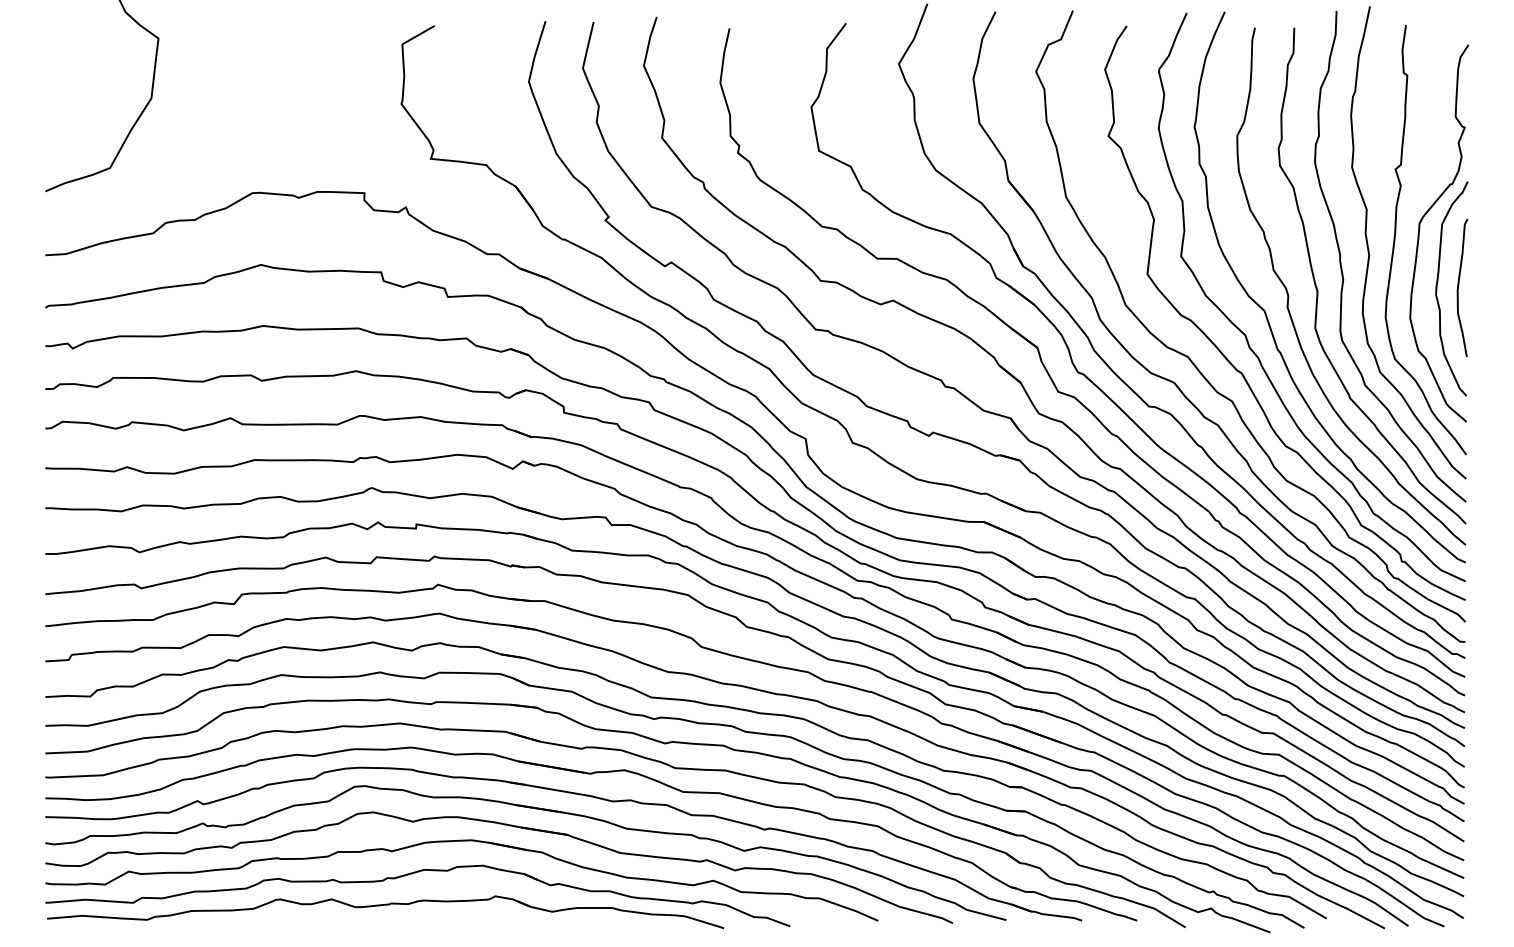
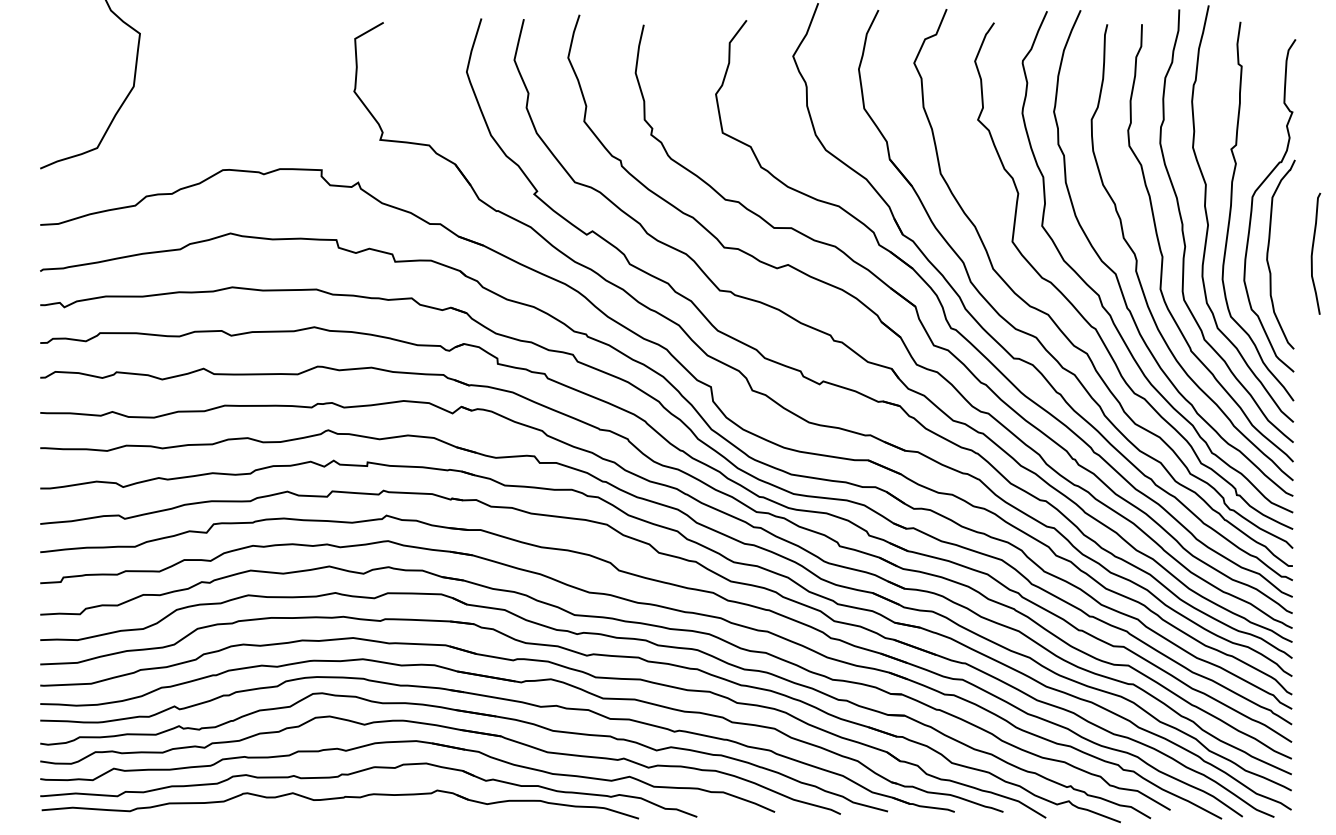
curve: (1458, 288) -> (1312, 254), moved

